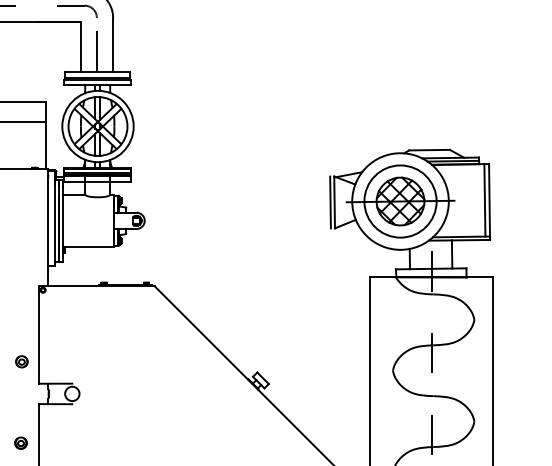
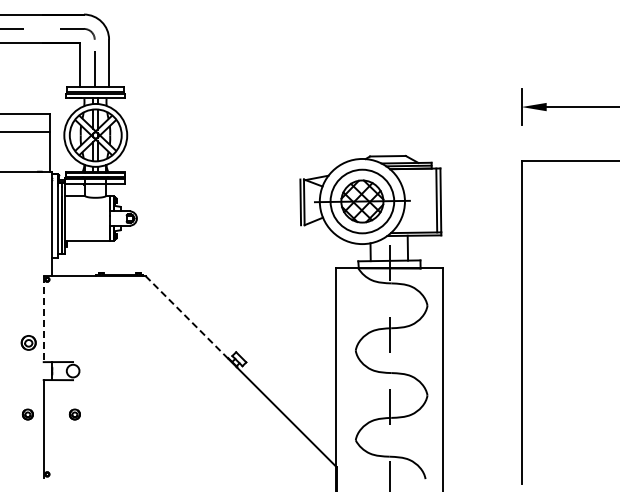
line: (200, 333) -> (186, 317), solid -> dashed
line: (38, 335) -> (43, 319), solid -> dashed
part: (21, 361) -> (28, 342), size x1.4
part: (73, 443) -> (74, 414), added

